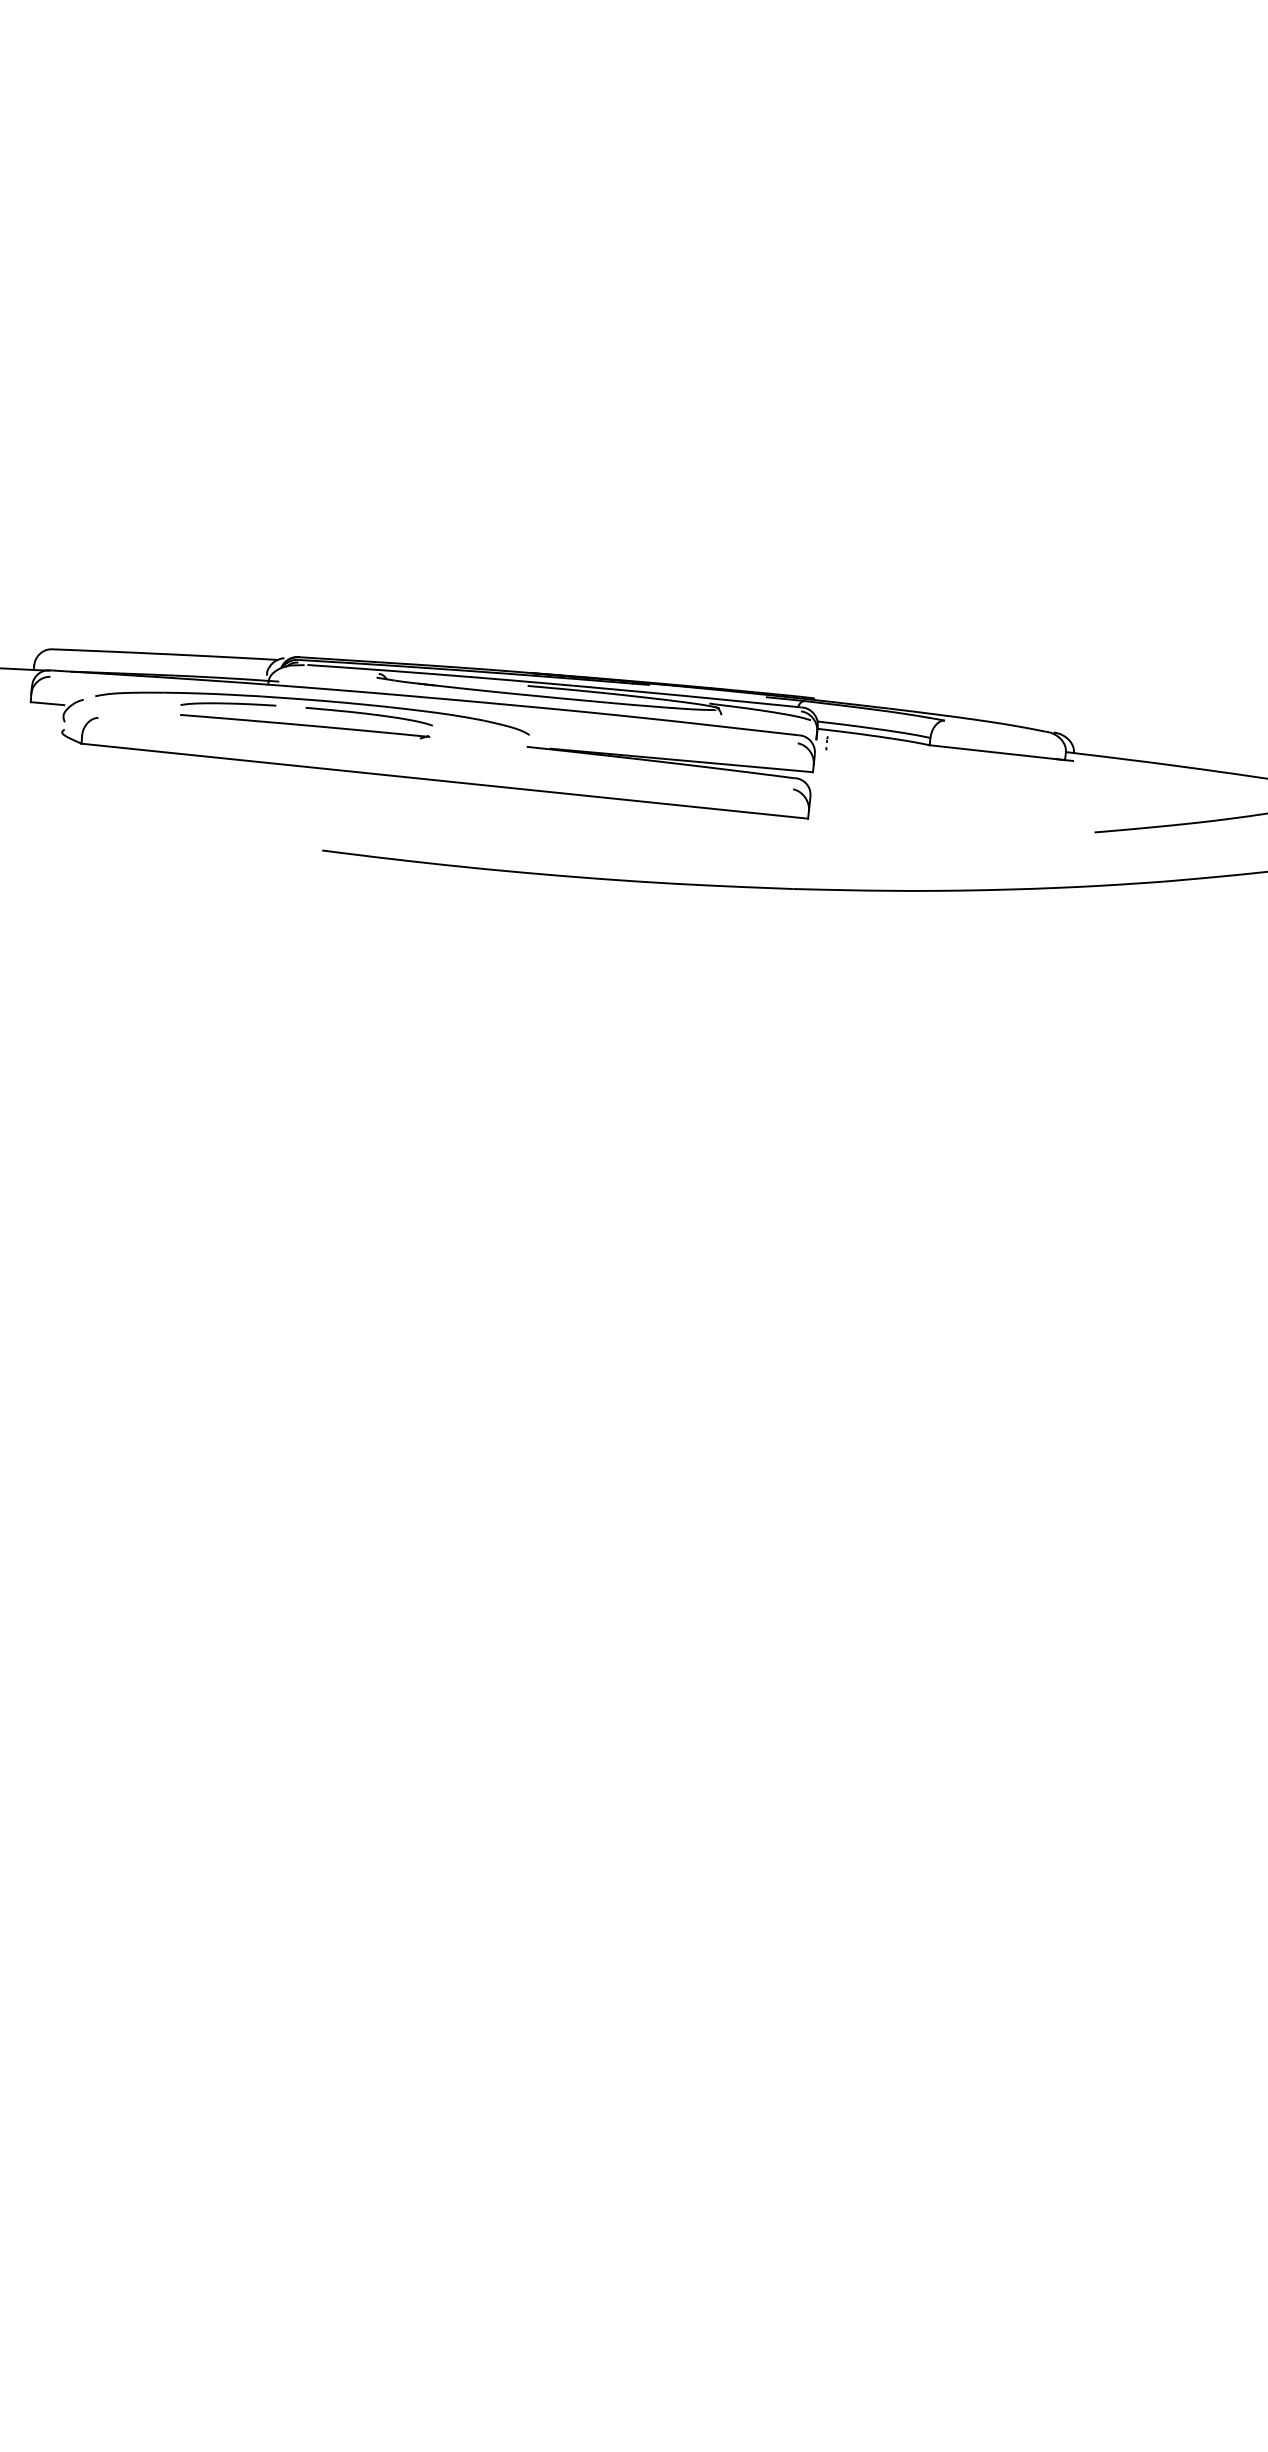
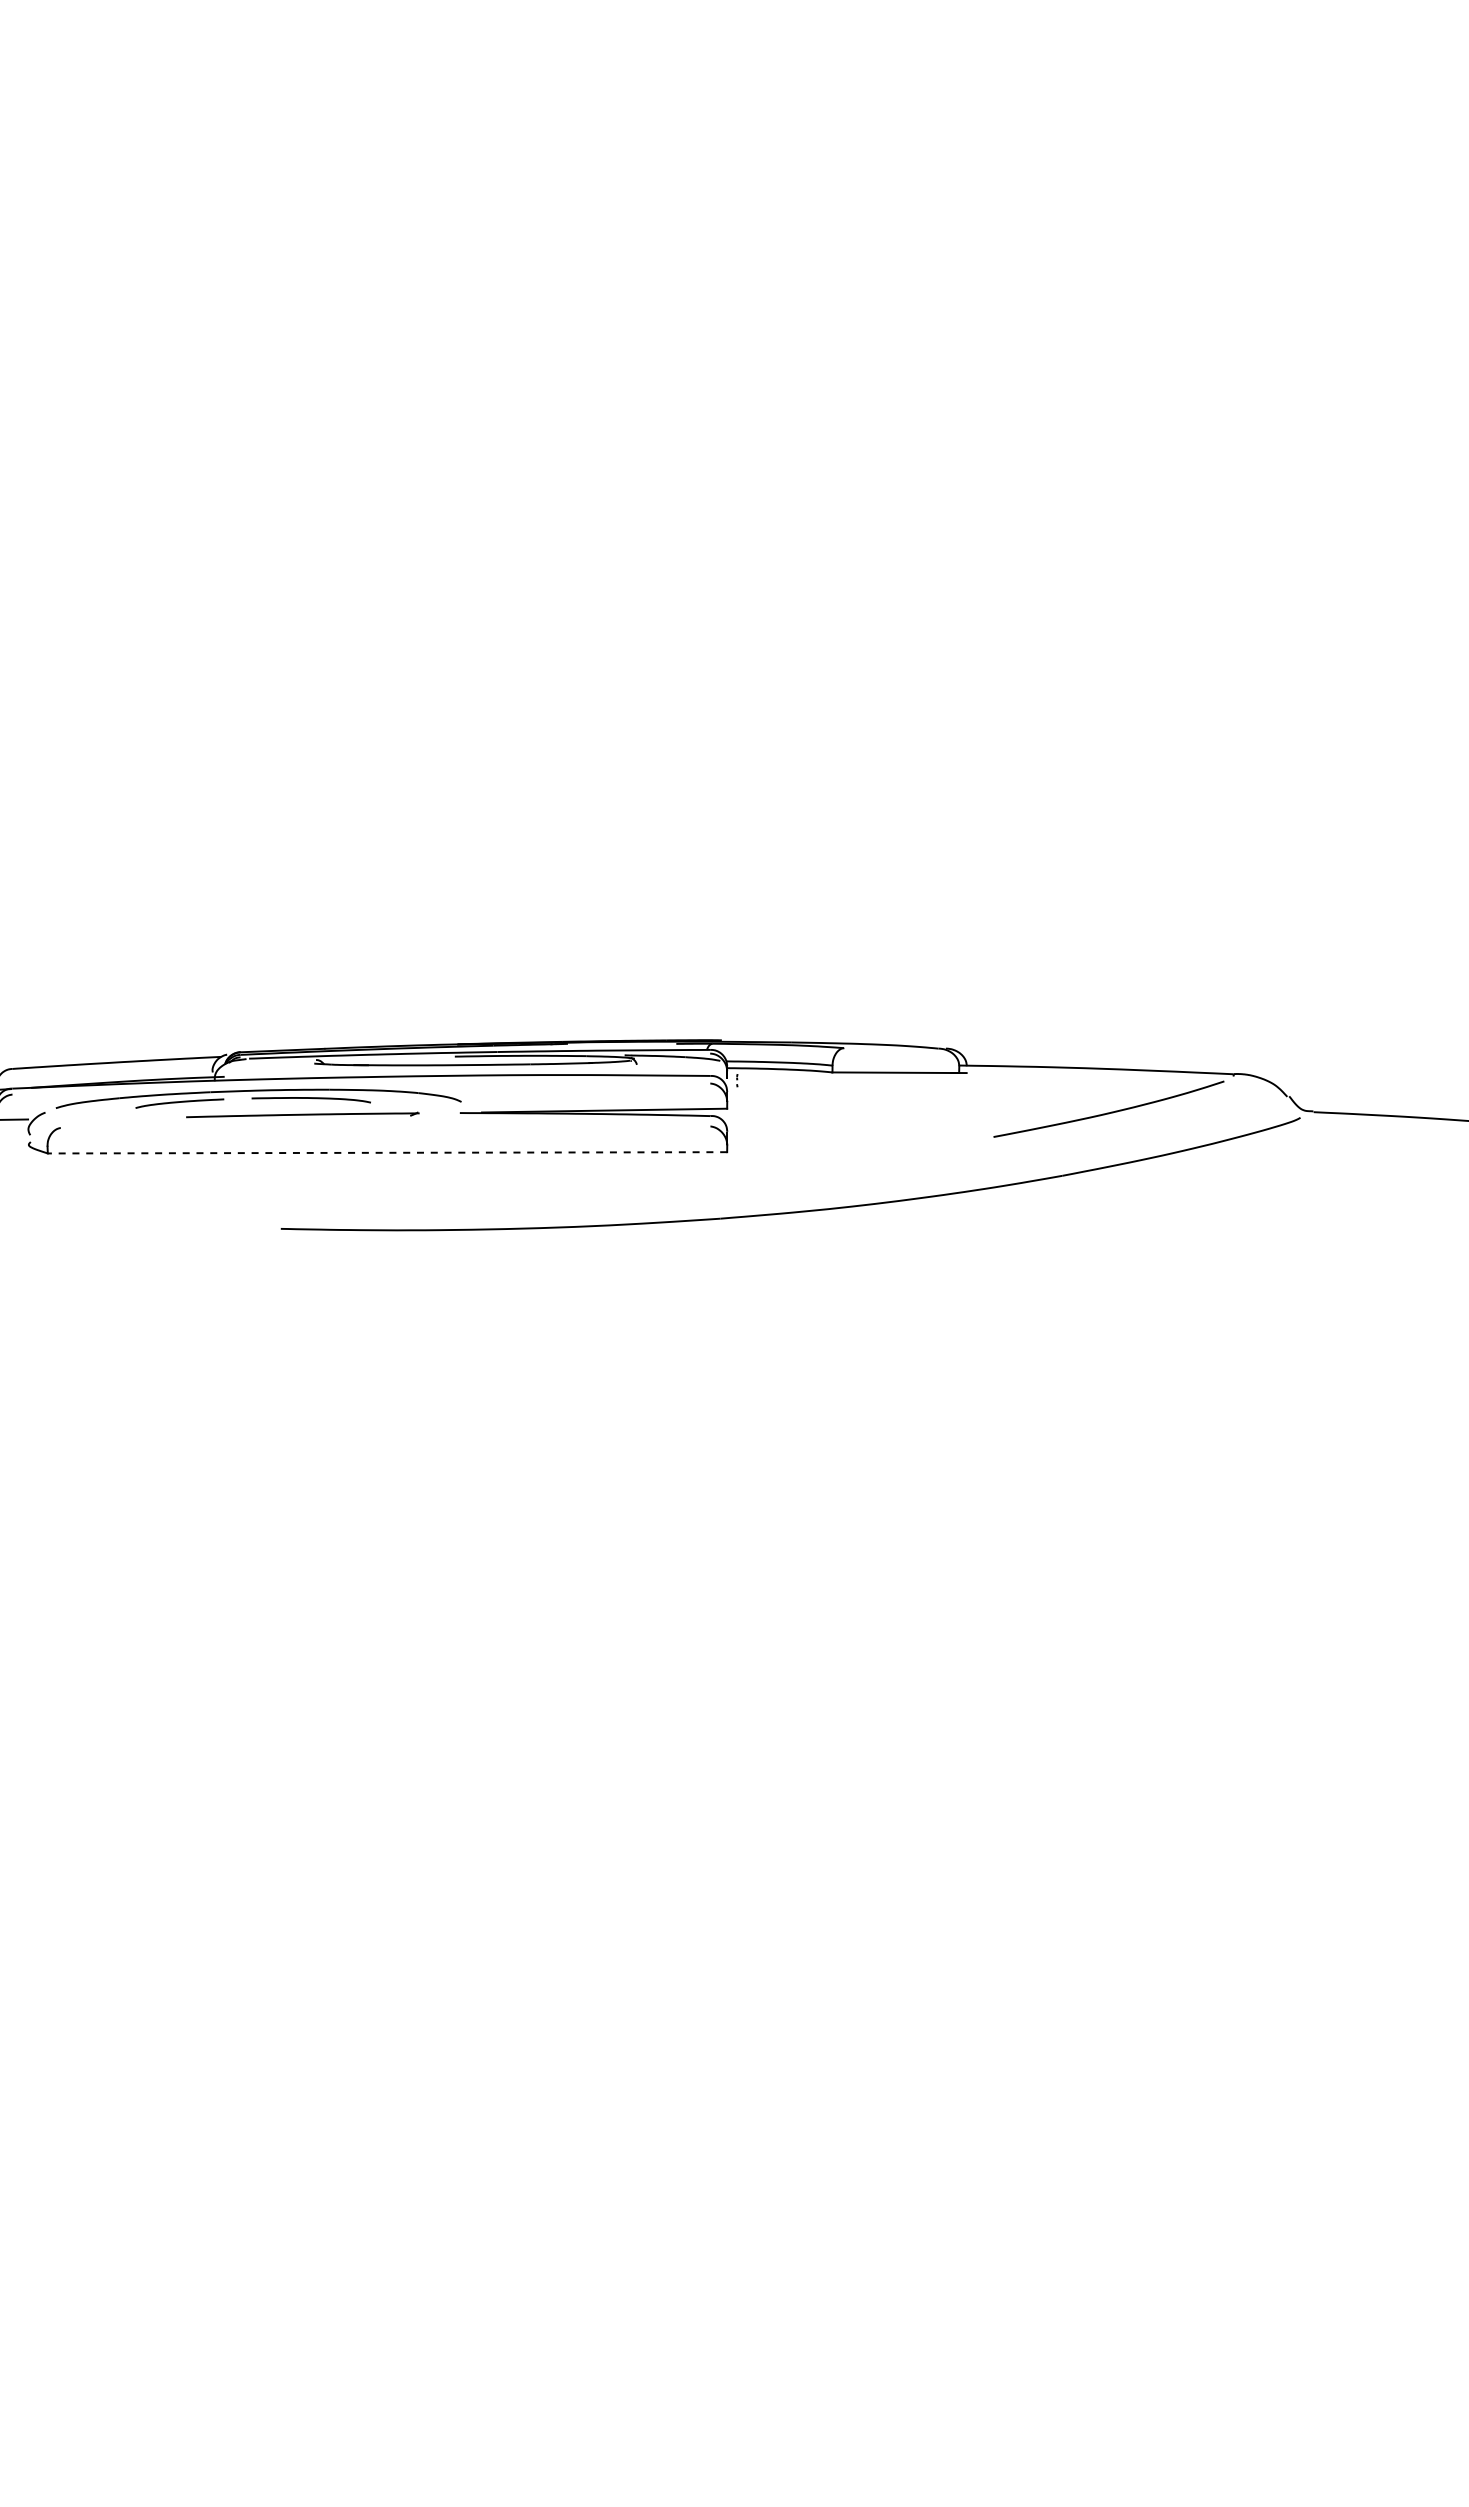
part: (304, 725) -> (302, 1114), moved
line: (444, 780) -> (387, 1152), solid -> dashed

